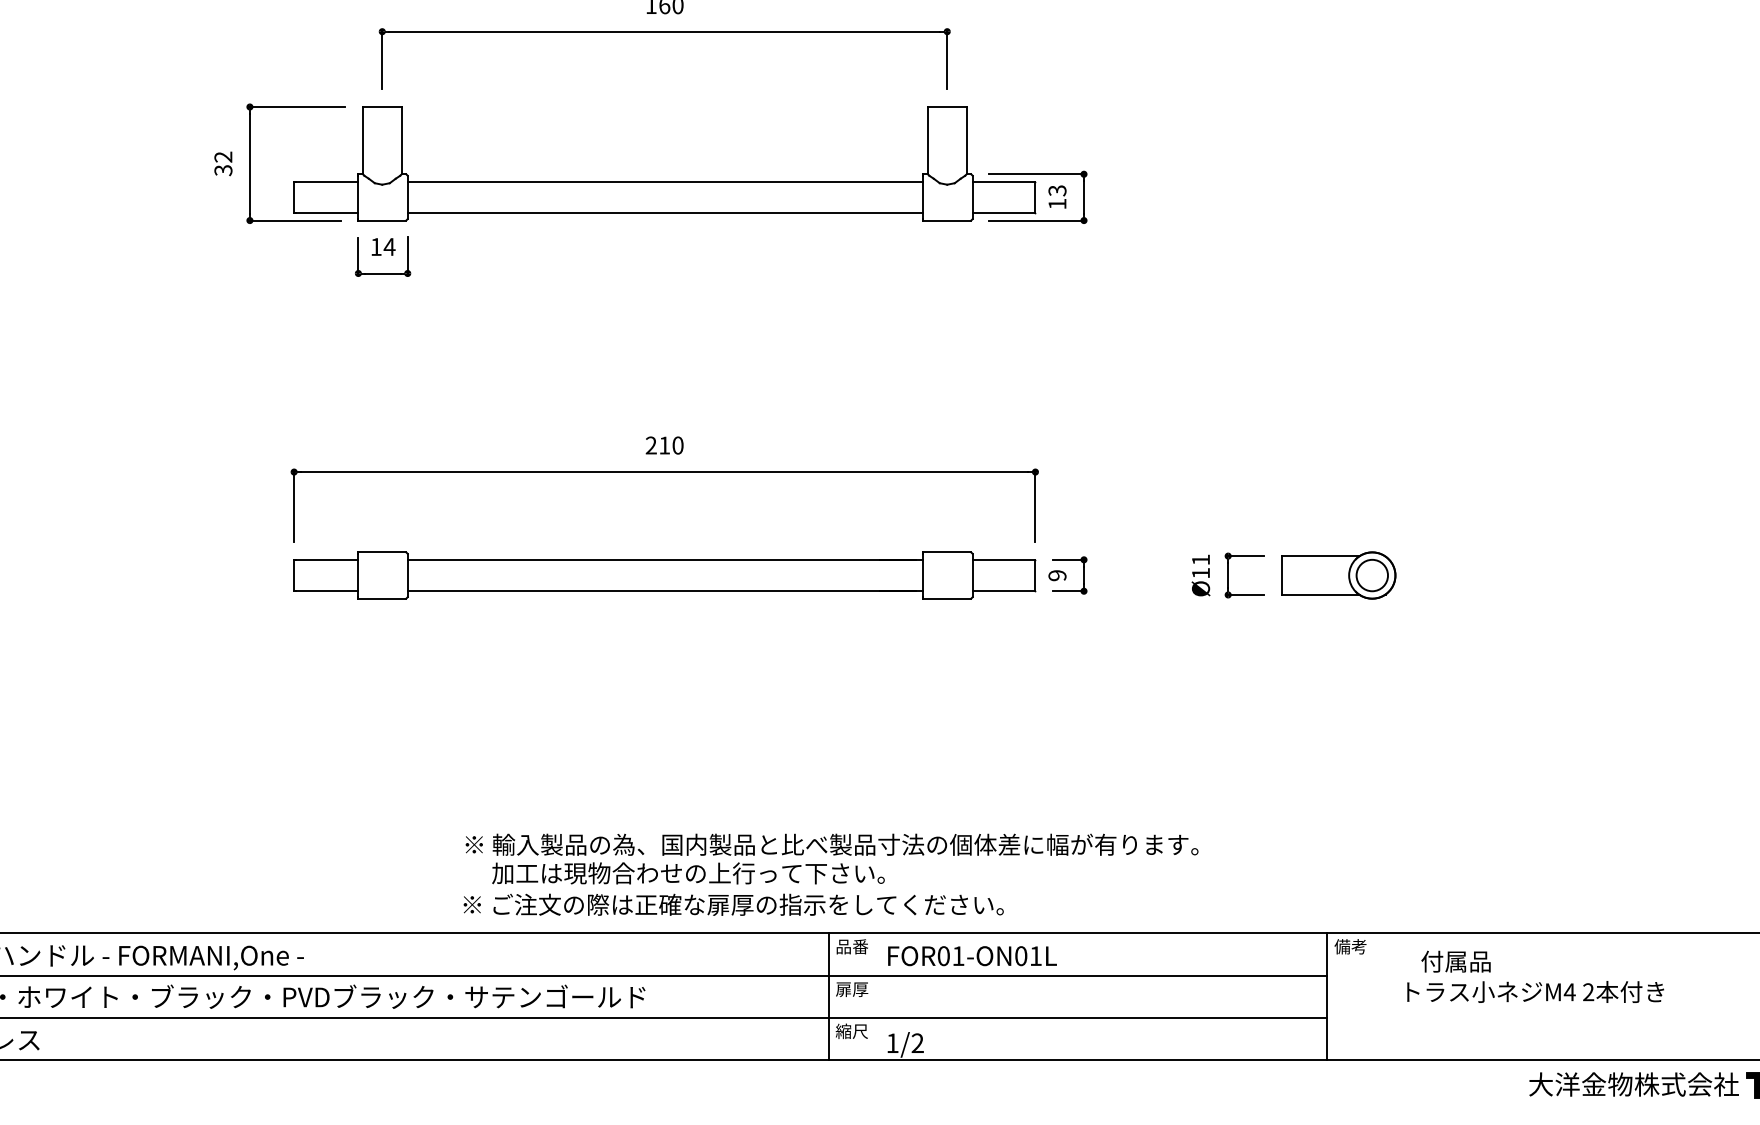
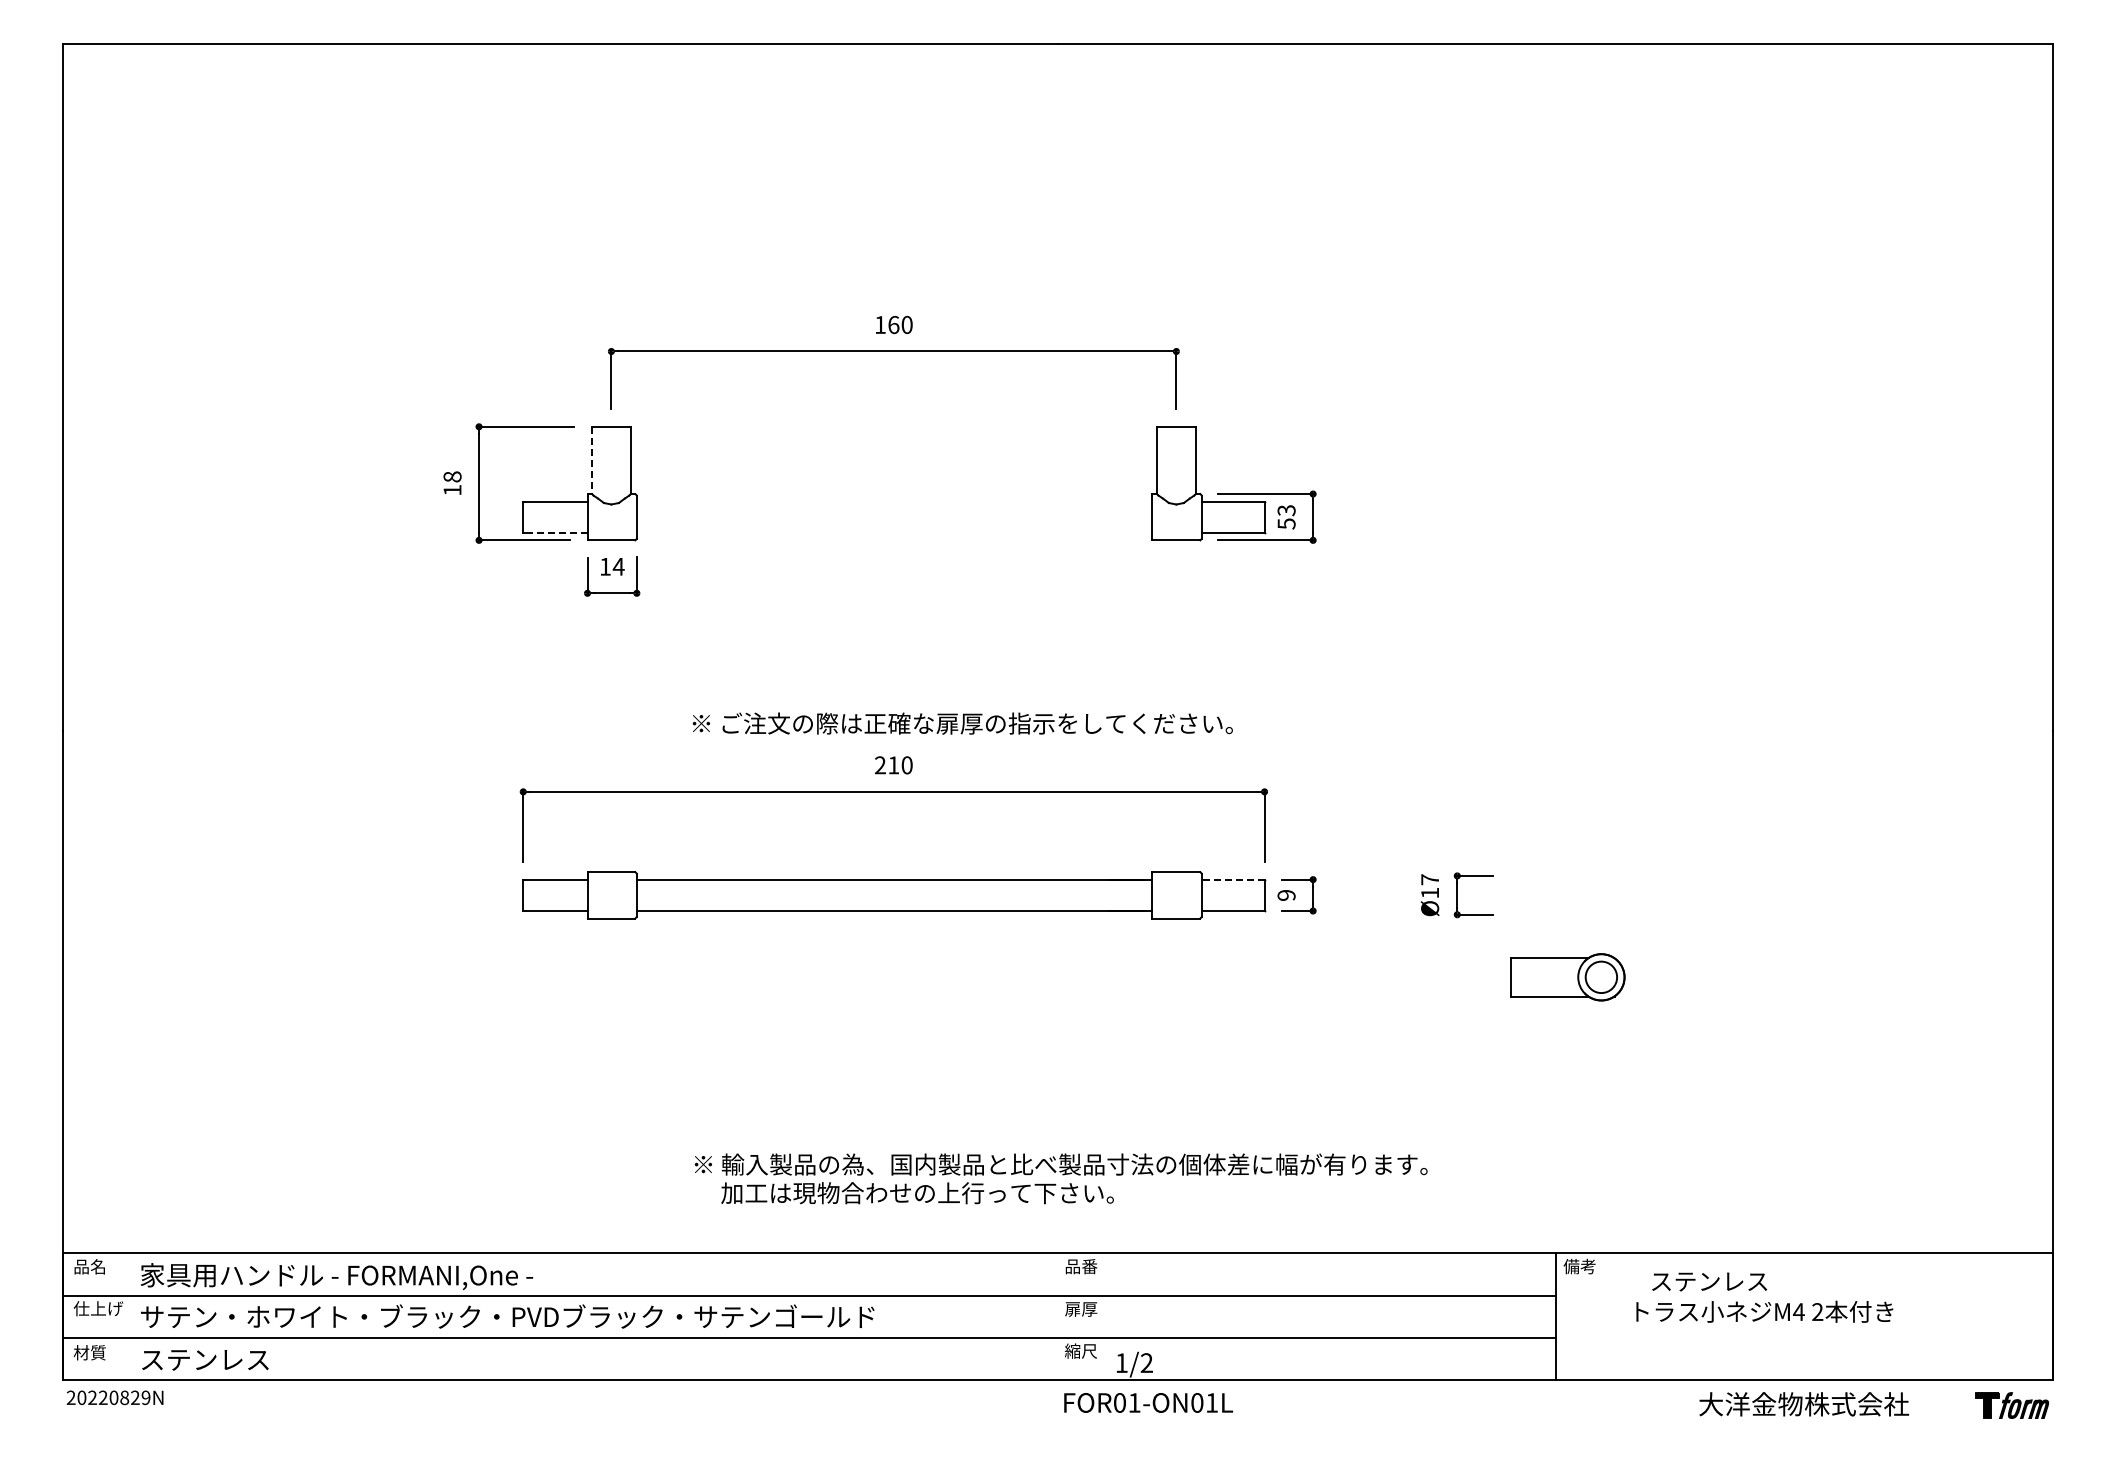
line: (363, 140) -> (592, 460), solid -> dashed
text: (223, 163) -> (452, 483), 32 -> 18
line: (665, 181) -> (894, 501), removed
text: (1057, 203) -> (1286, 523), 13 -> 53
line: (326, 212) -> (555, 532), solid -> dashed
line: (665, 212) -> (894, 532), removed
line: (1003, 559) -> (1232, 879), solid -> dashed
text: (1200, 559) -> (1429, 879), Ø11 -> Ø17
part: (1338, 575) -> (1567, 977), moved
text: (733, 904) -> (962, 723), moved
text: (972, 955) -> (1148, 1402), moved
text: (1479, 961) -> (1708, 1281), 付属品 -> ステンレス
line: (829, 996) -> (1058, 1316), removed
text: (1633, 1084) -> (1803, 1404), moved

